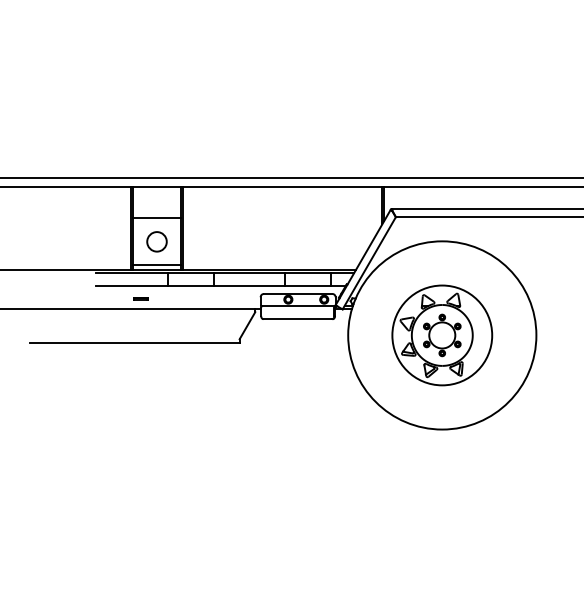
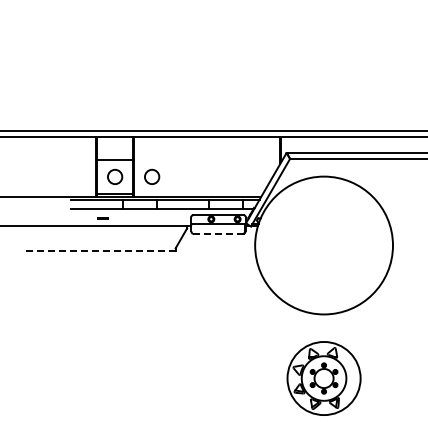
circle: (208, 241) -> (152, 176), added
line: (298, 319) -> (218, 233), solid -> dashed
part: (441, 335) -> (323, 378), moved
line: (134, 342) -> (98, 250), solid -> dashed

